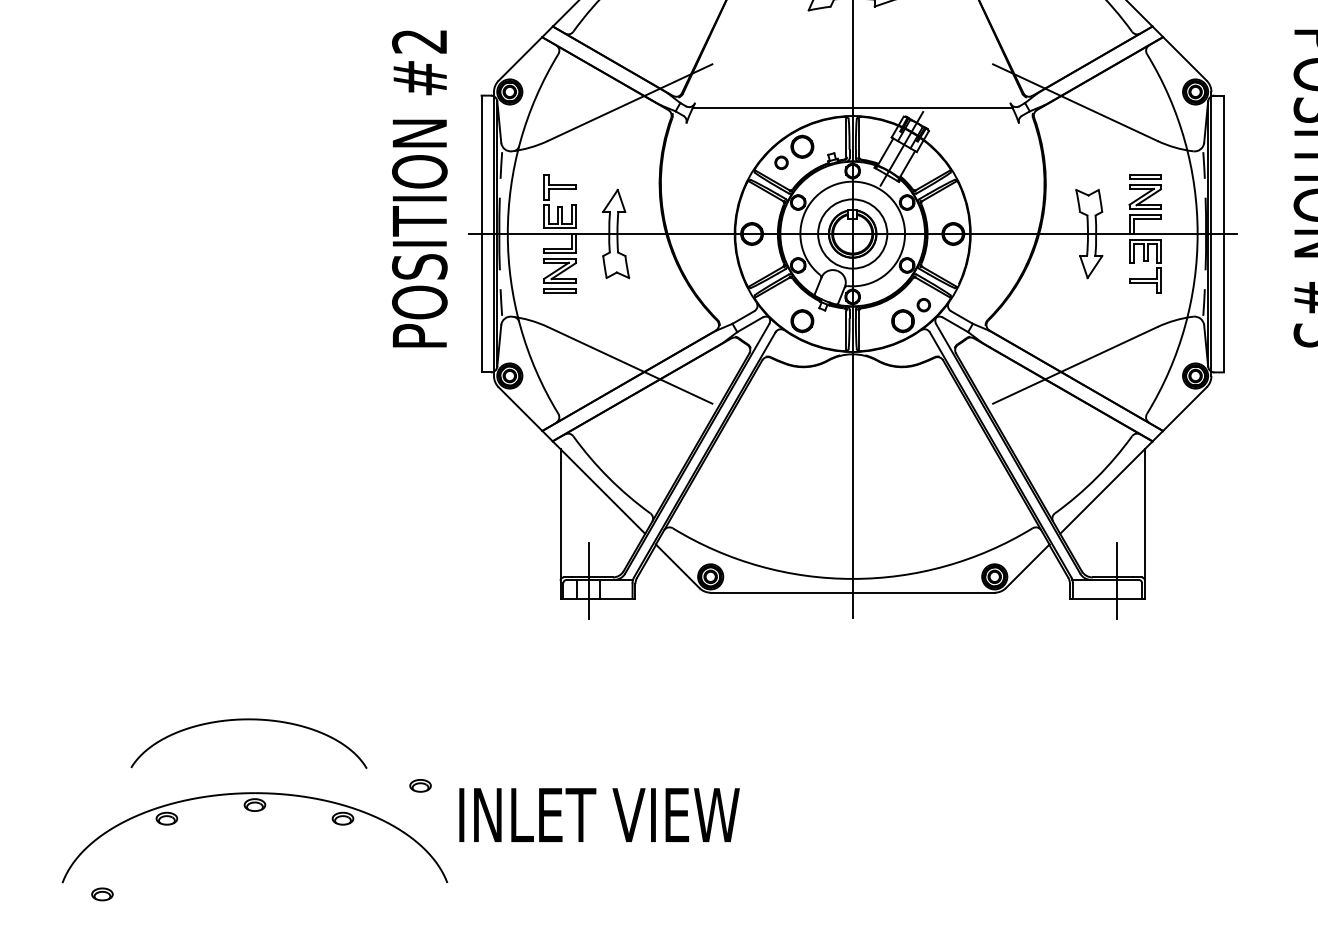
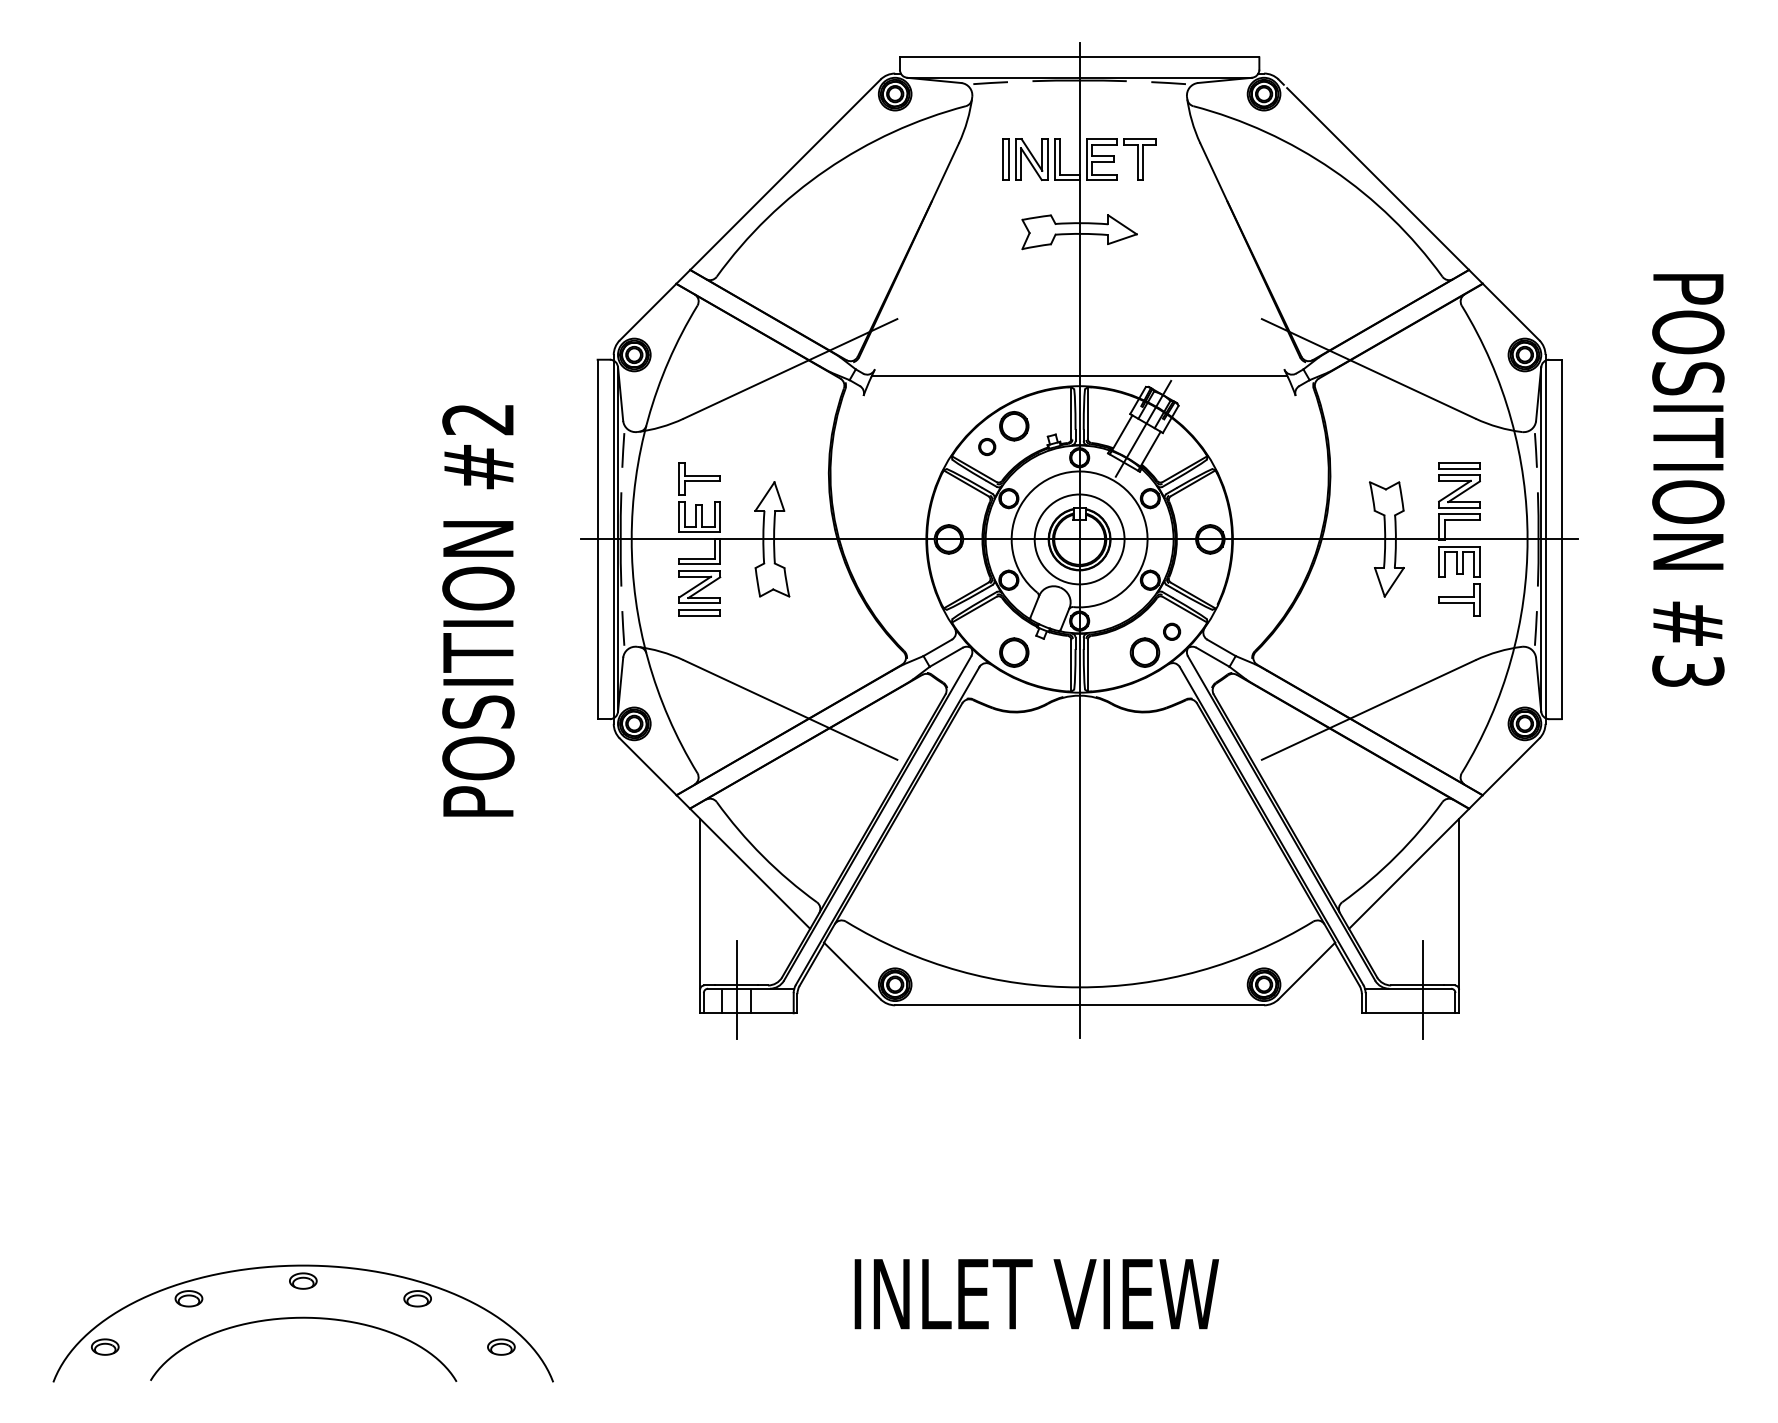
text: (419, 188) -> (478, 610), moved
curve: (248, 719) -> (303, 1318), moved
part: (420, 785) -> (501, 1346), moved
text: (599, 815) -> (1036, 1294), moved
part: (102, 893) -> (105, 1346), moved

